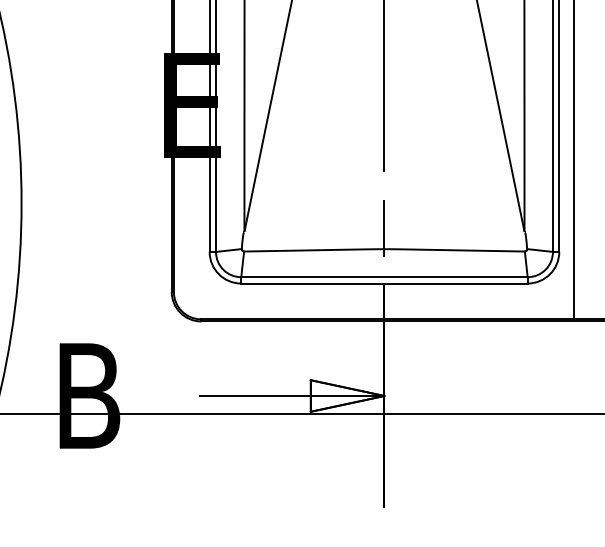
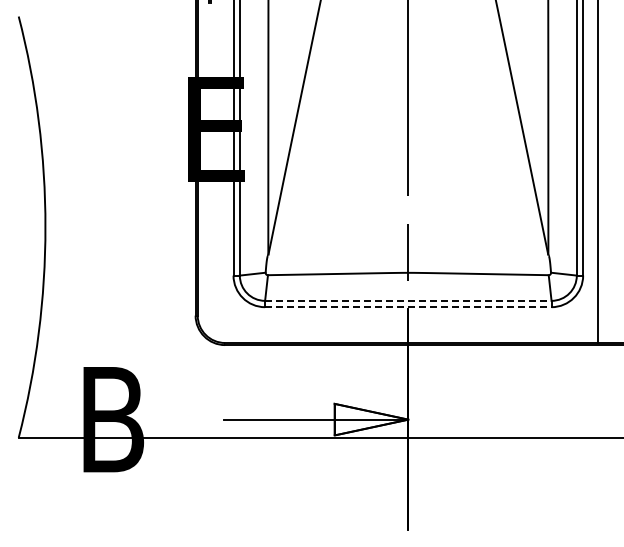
line: (384, 276) -> (408, 300), solid -> dashed
line: (384, 283) -> (408, 307), solid -> dashed

